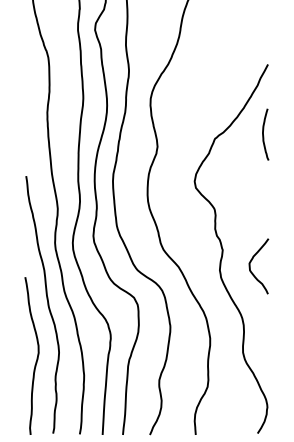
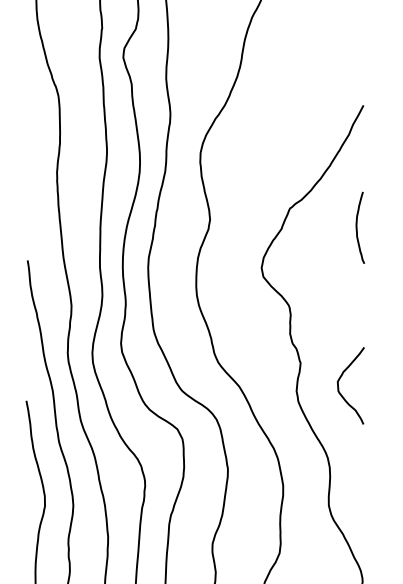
curve: (263, 134) -> (357, 227), moved

